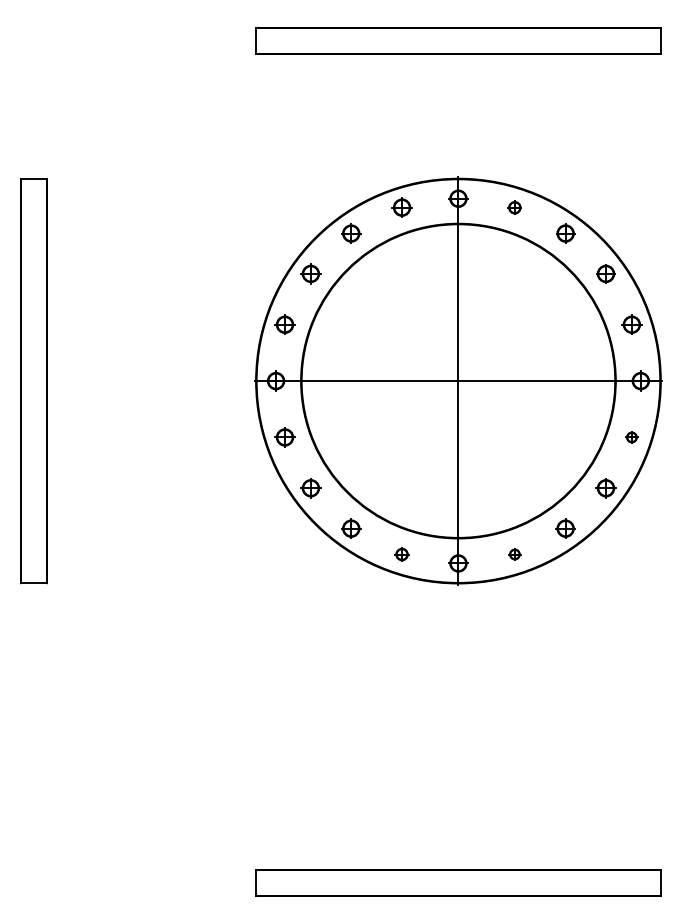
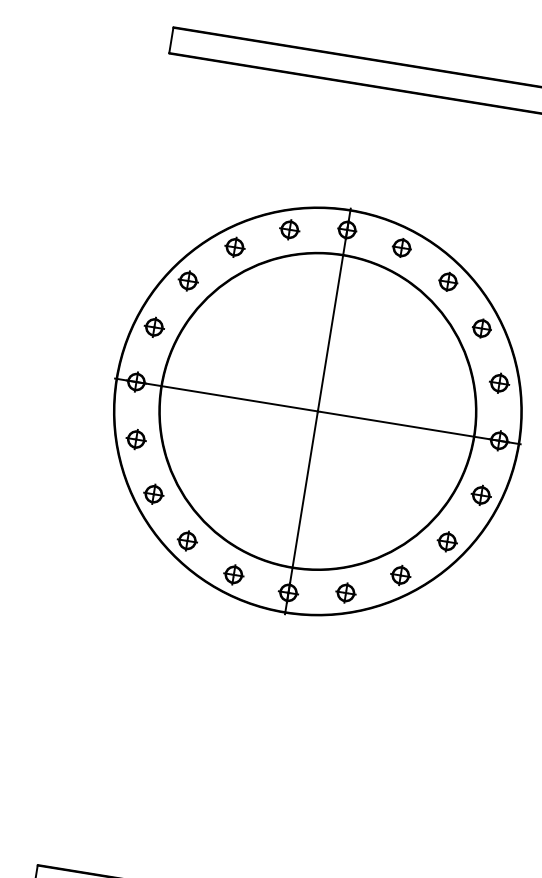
part: (514, 207) -> (401, 247), size x1.43
part: (631, 437) -> (480, 495), size x1.67
part: (401, 554) -> (233, 574), size x1.43
part: (514, 554) -> (345, 592), size x1.67

